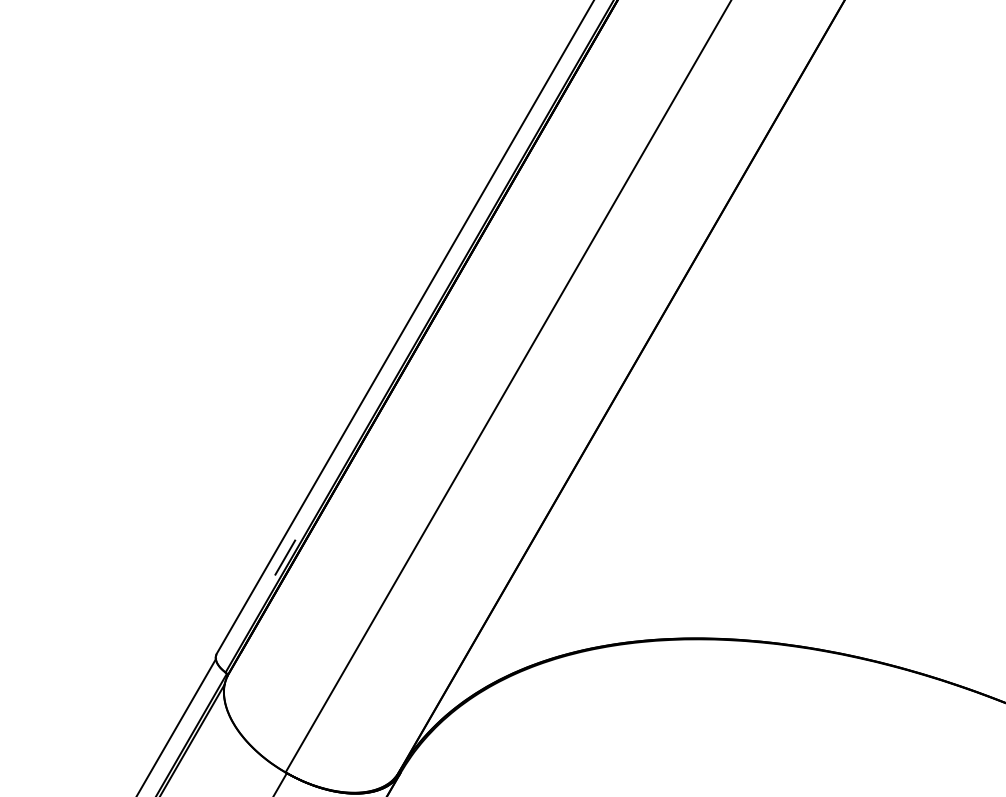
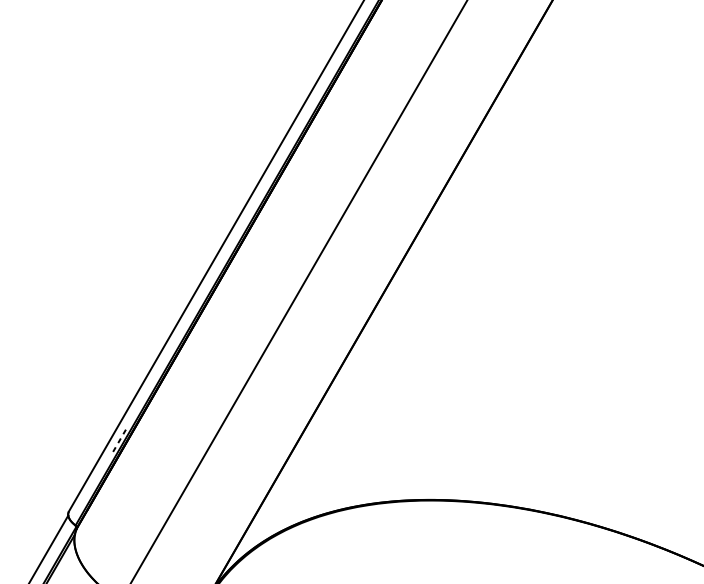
line: (285, 557) -> (120, 438), solid -> dashed

